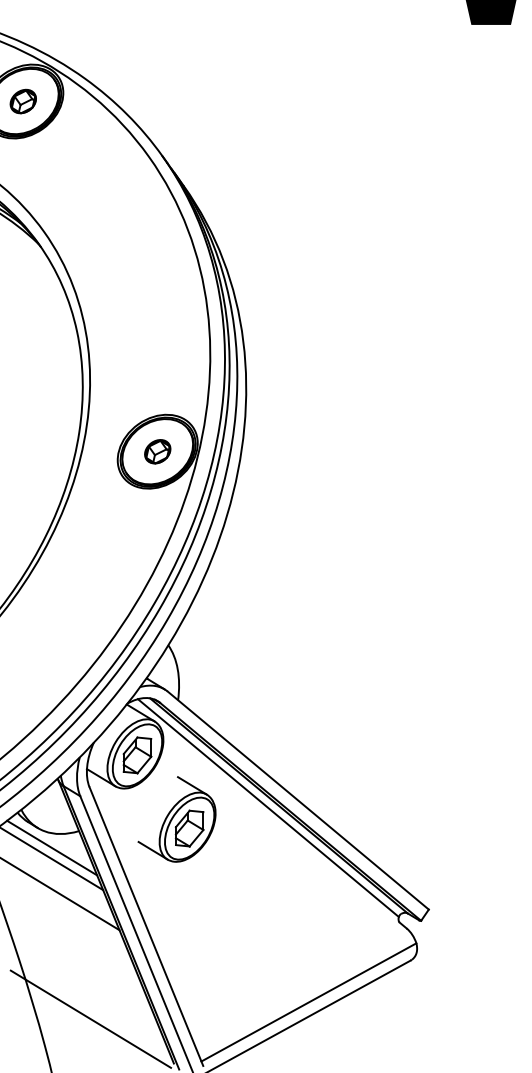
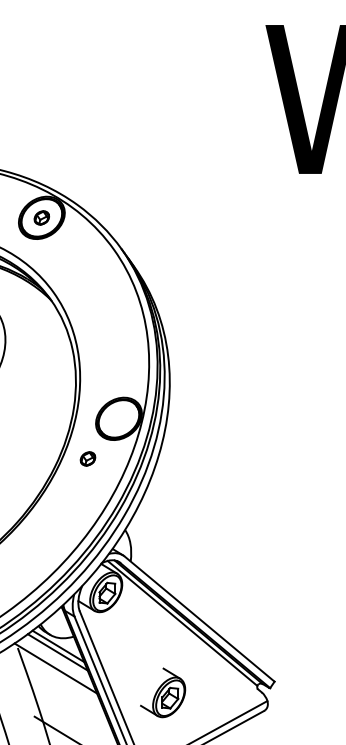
part: (156, 451) -> (87, 458), moved
part: (177, 818) -> (163, 692), moved

